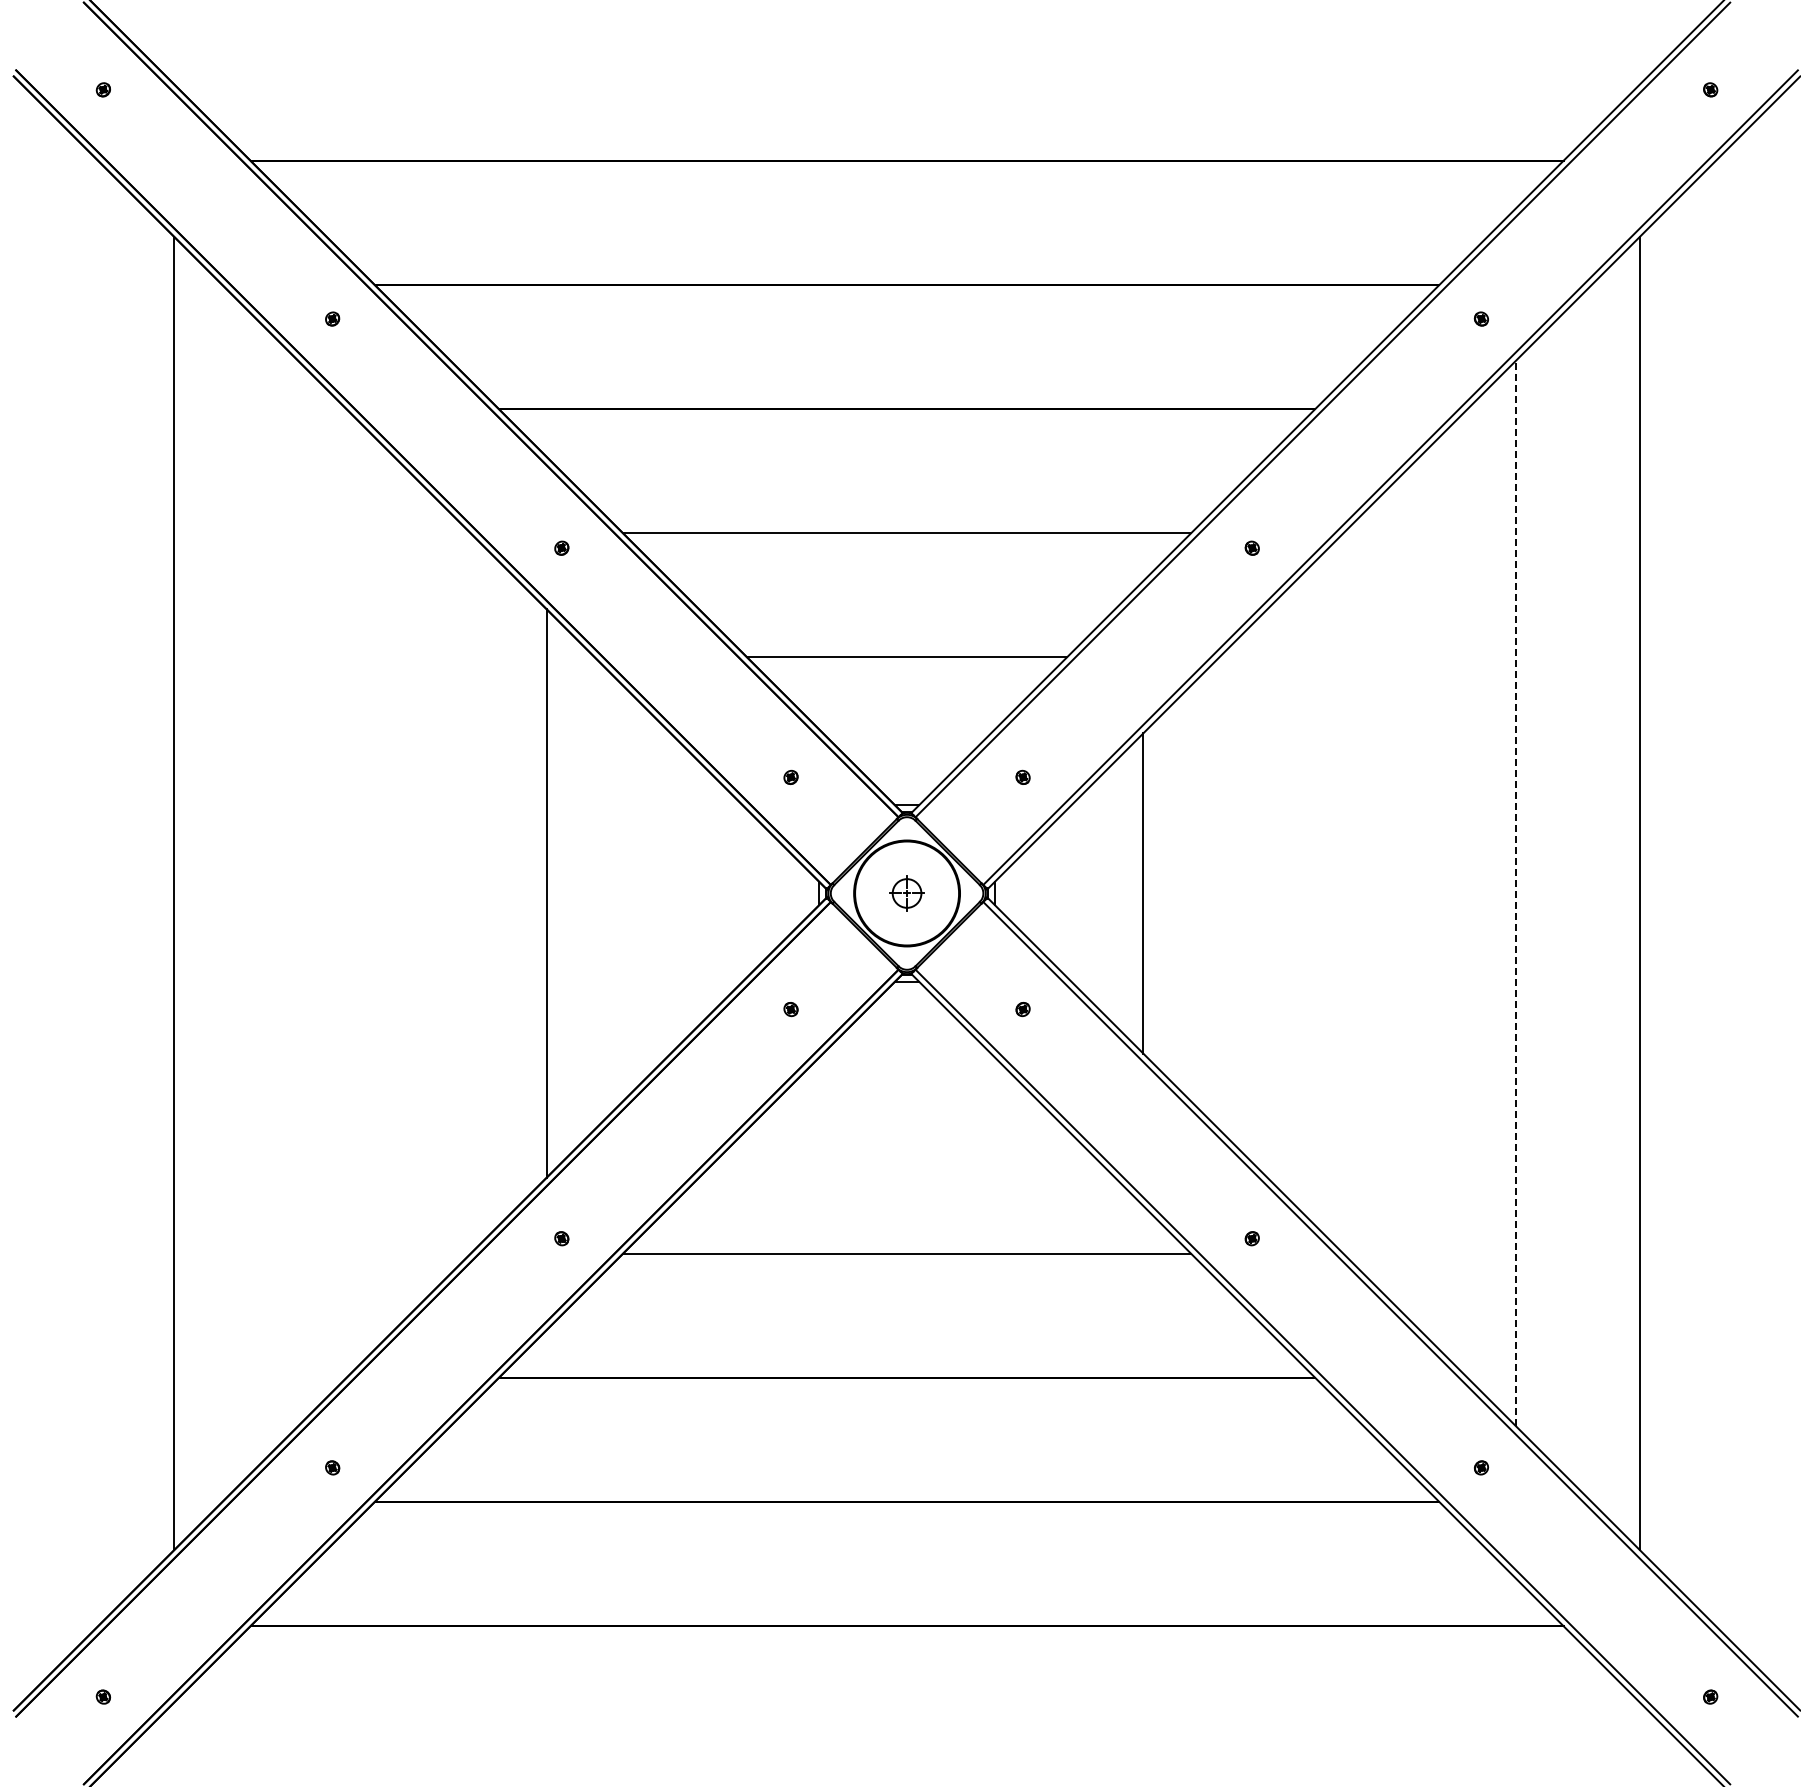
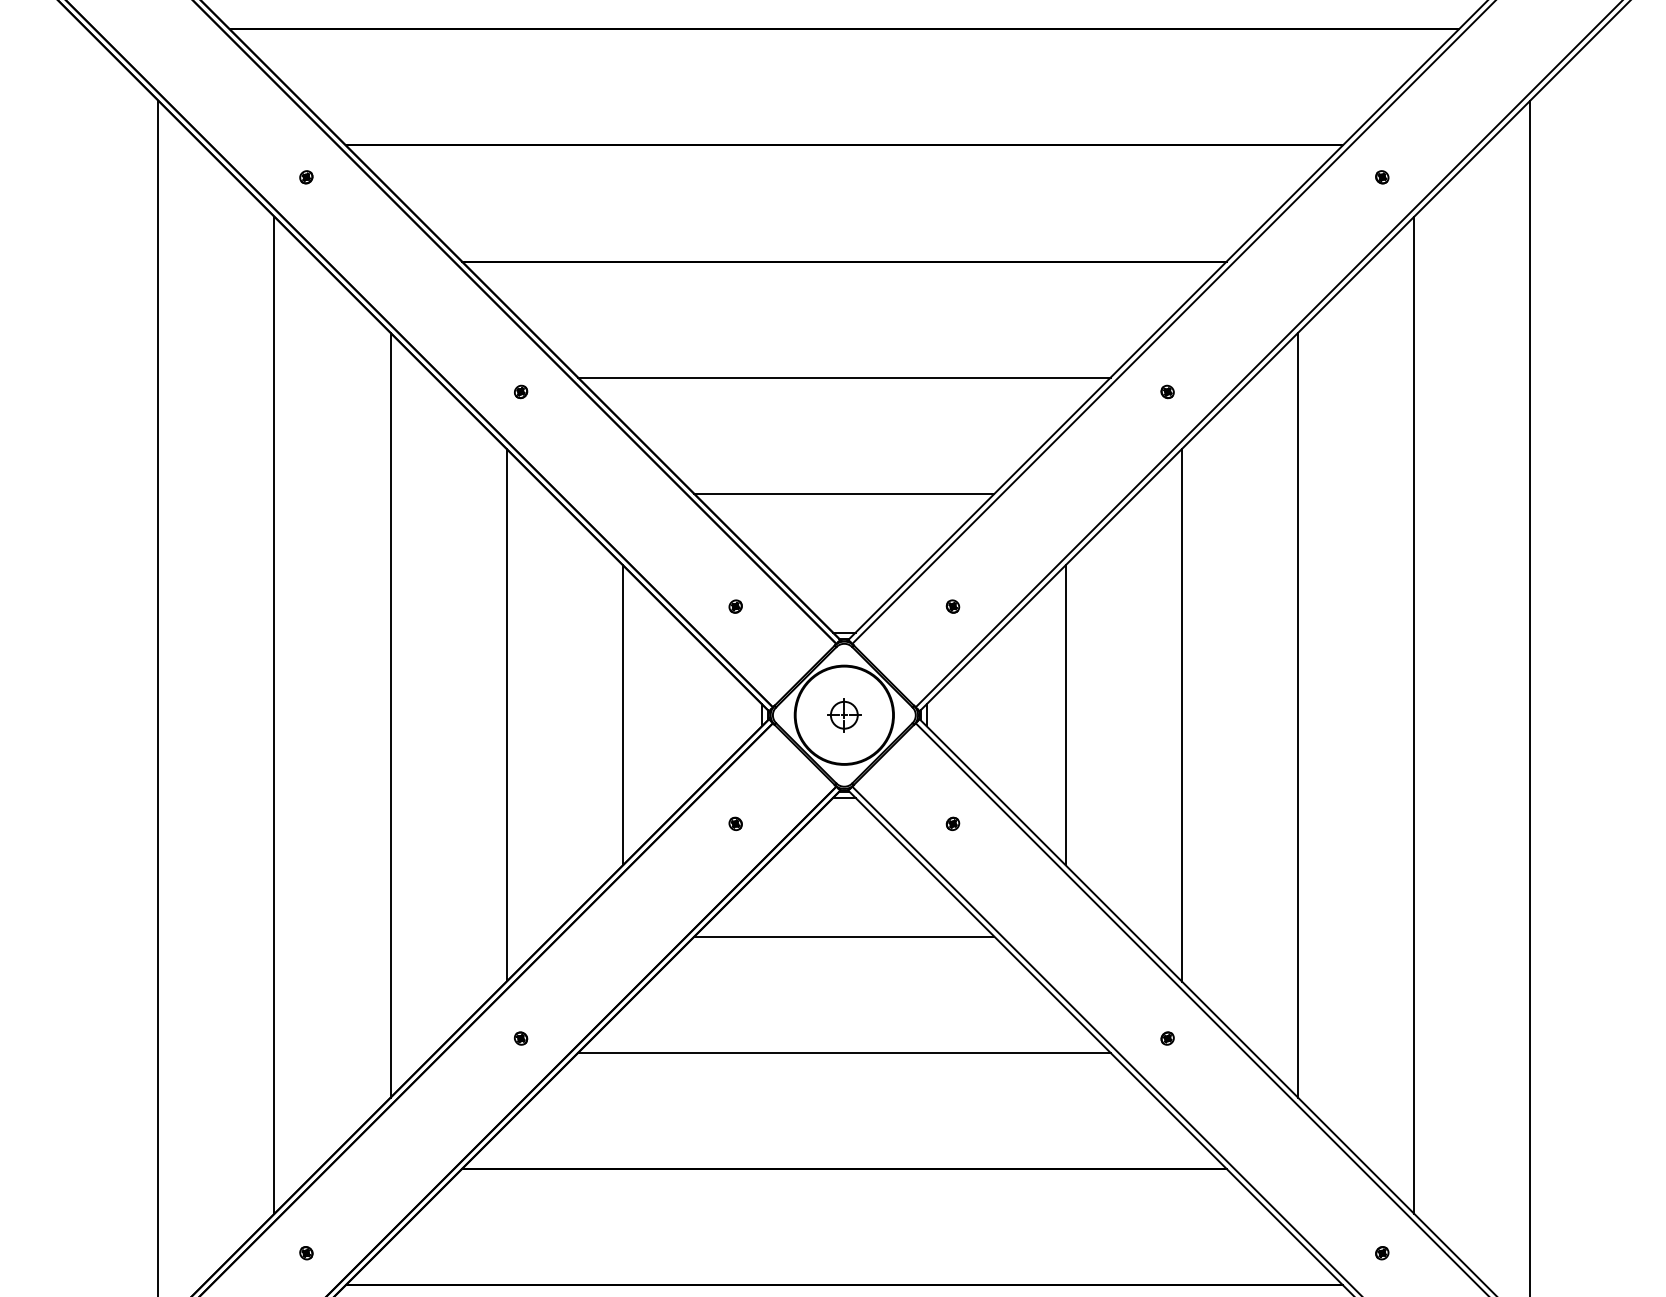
line: (1515, 892) -> (1414, 714), dashed -> solid
line: (298, 893) -> (274, 715), added
line: (422, 893) -> (390, 715), added
line: (670, 893) -> (622, 715), added
line: (1267, 893) -> (1181, 715), added
line: (1391, 893) -> (1298, 715), added
line: (906, 1129) -> (843, 936), added

